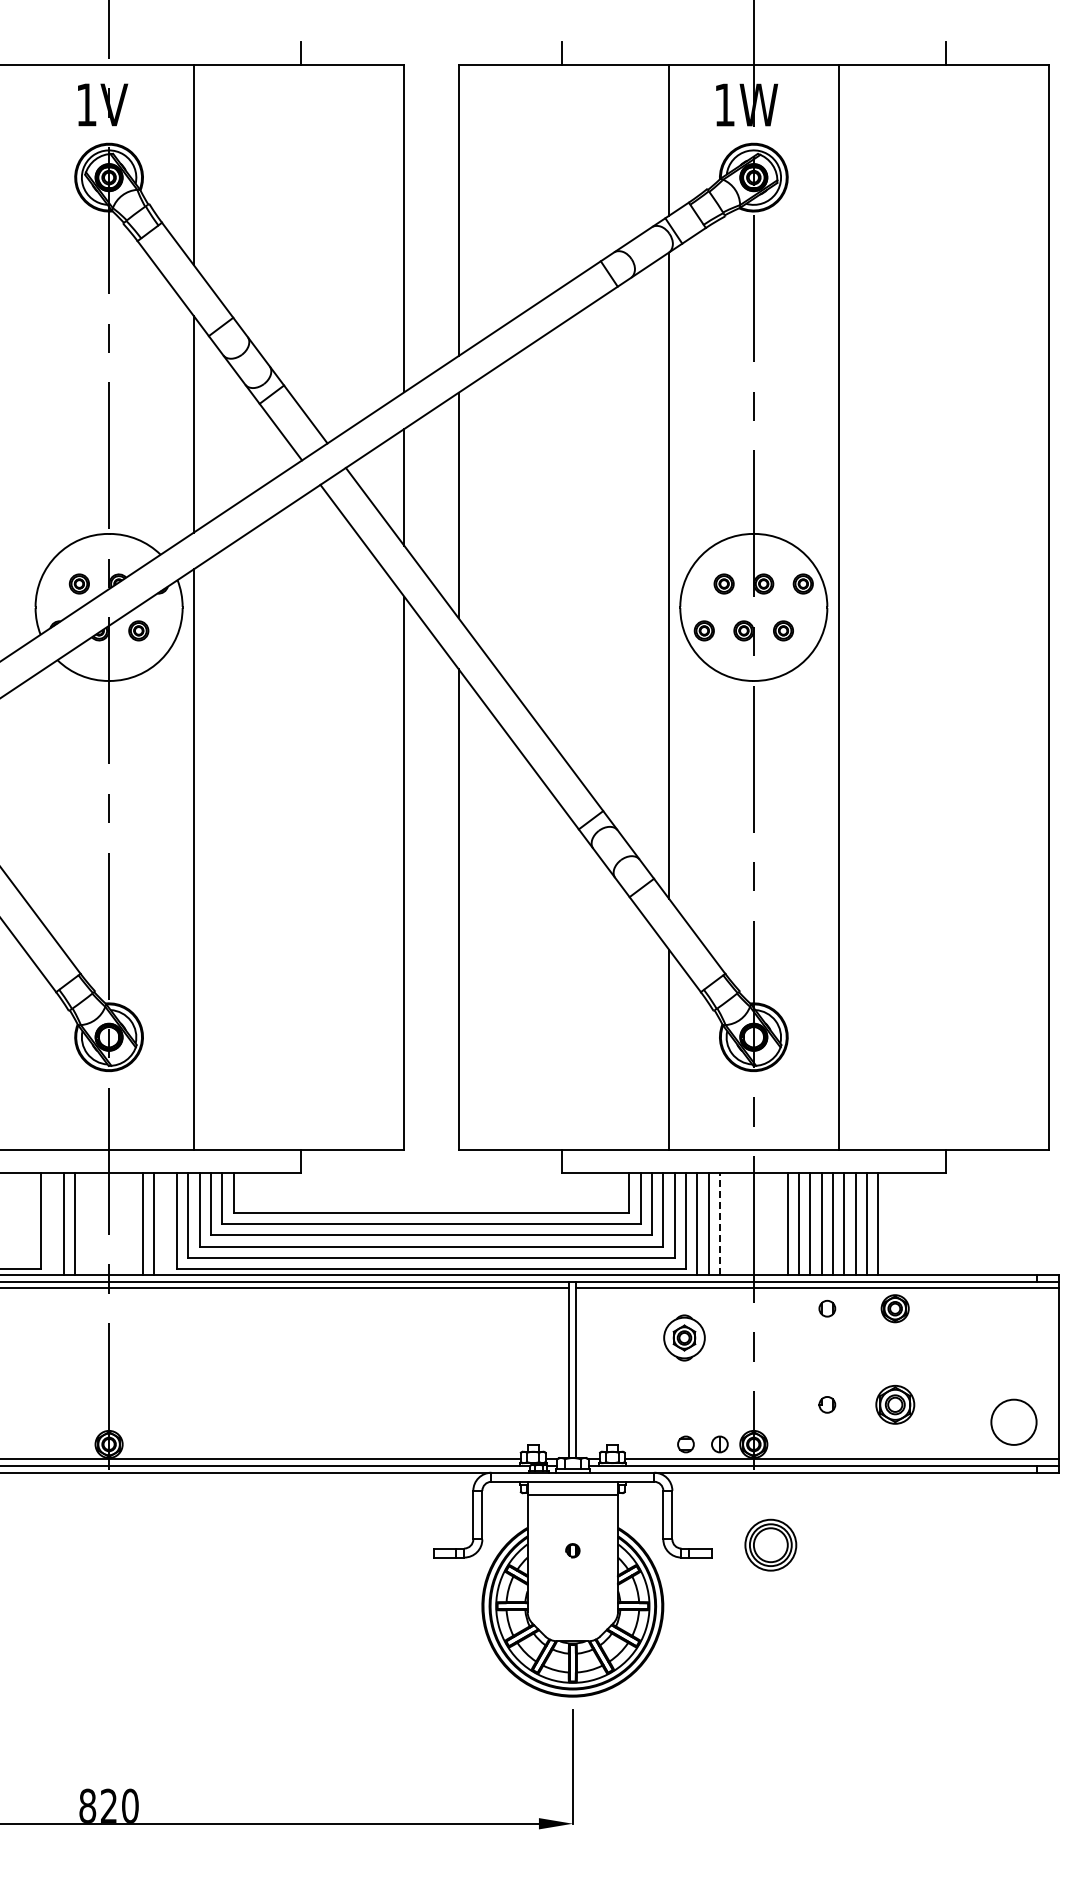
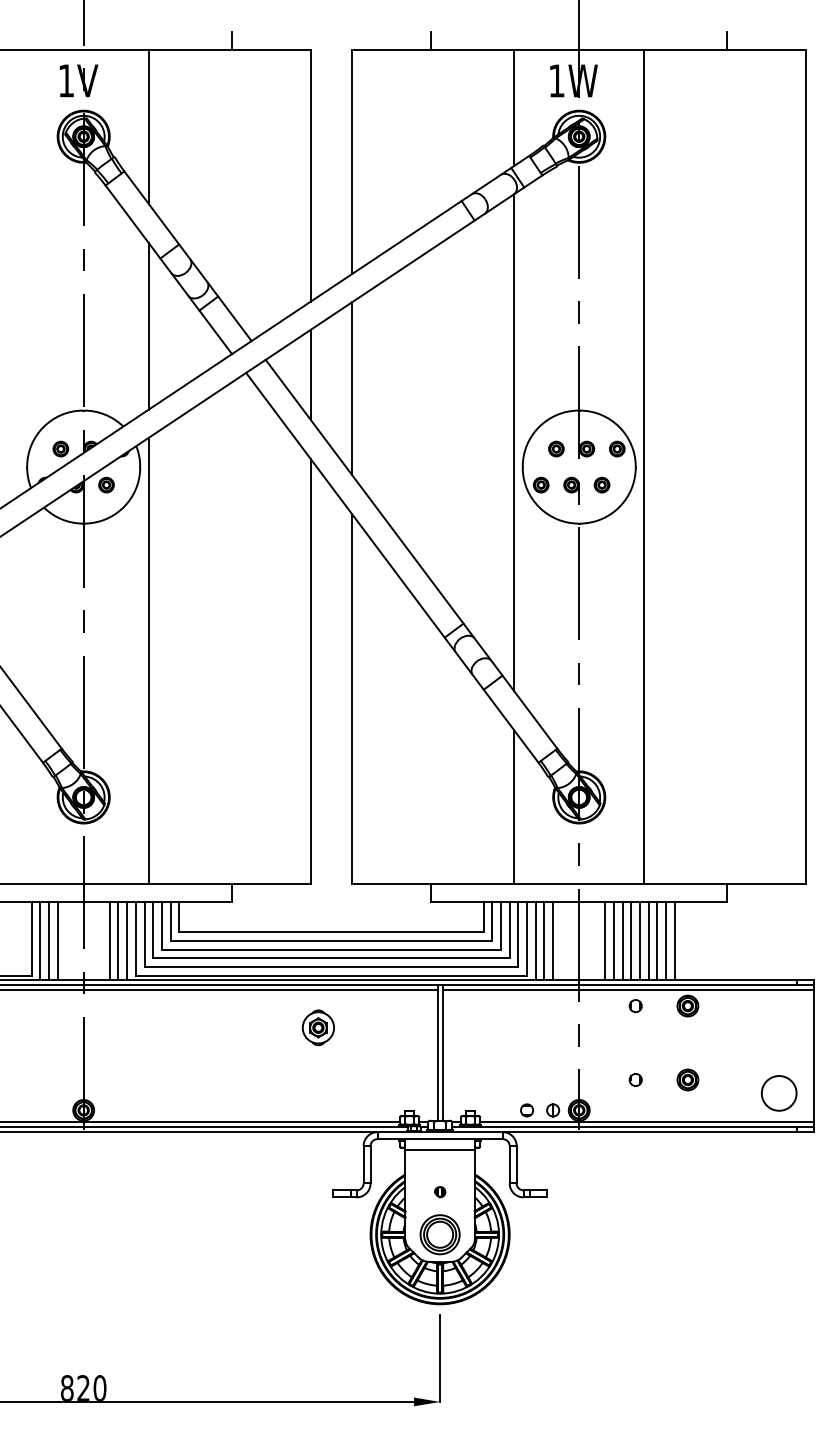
line: (52, 1223) -> (40, 940), added
line: (165, 1223) -> (127, 940), added
line: (719, 1223) -> (552, 940), dashed -> solid
part: (684, 1337) -> (318, 1027), moved
part: (894, 1404) -> (687, 1079), size x0.71
part: (770, 1544) -> (439, 1234), moved

